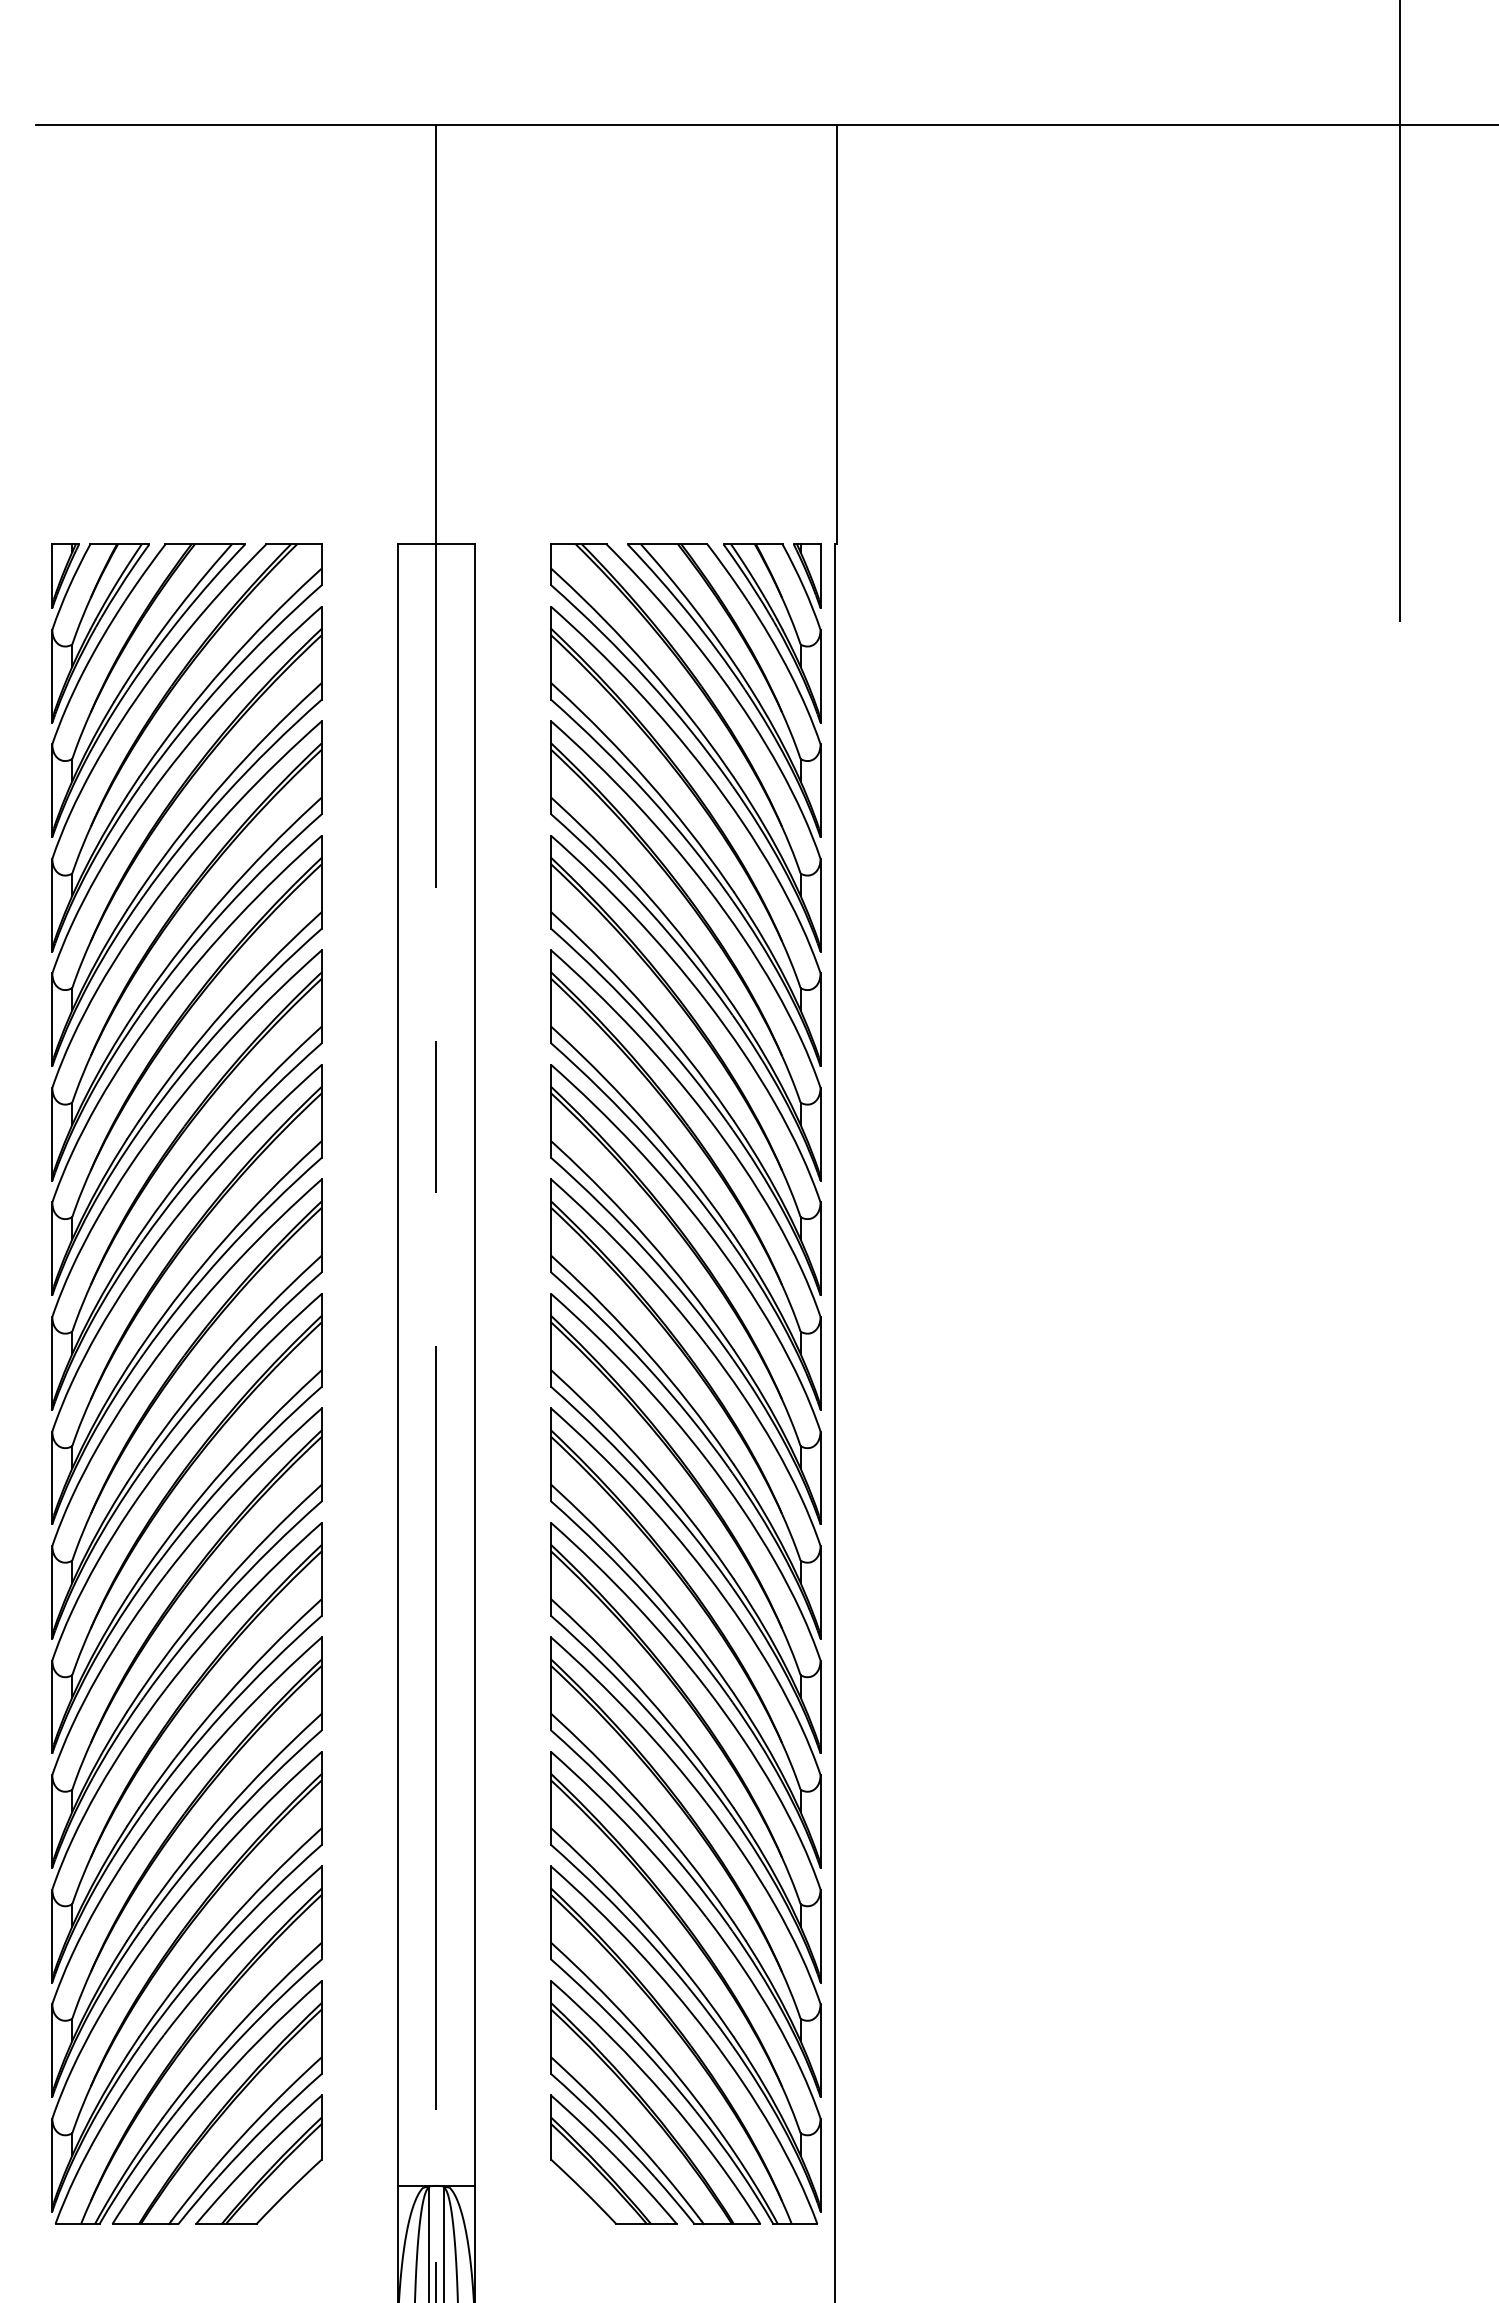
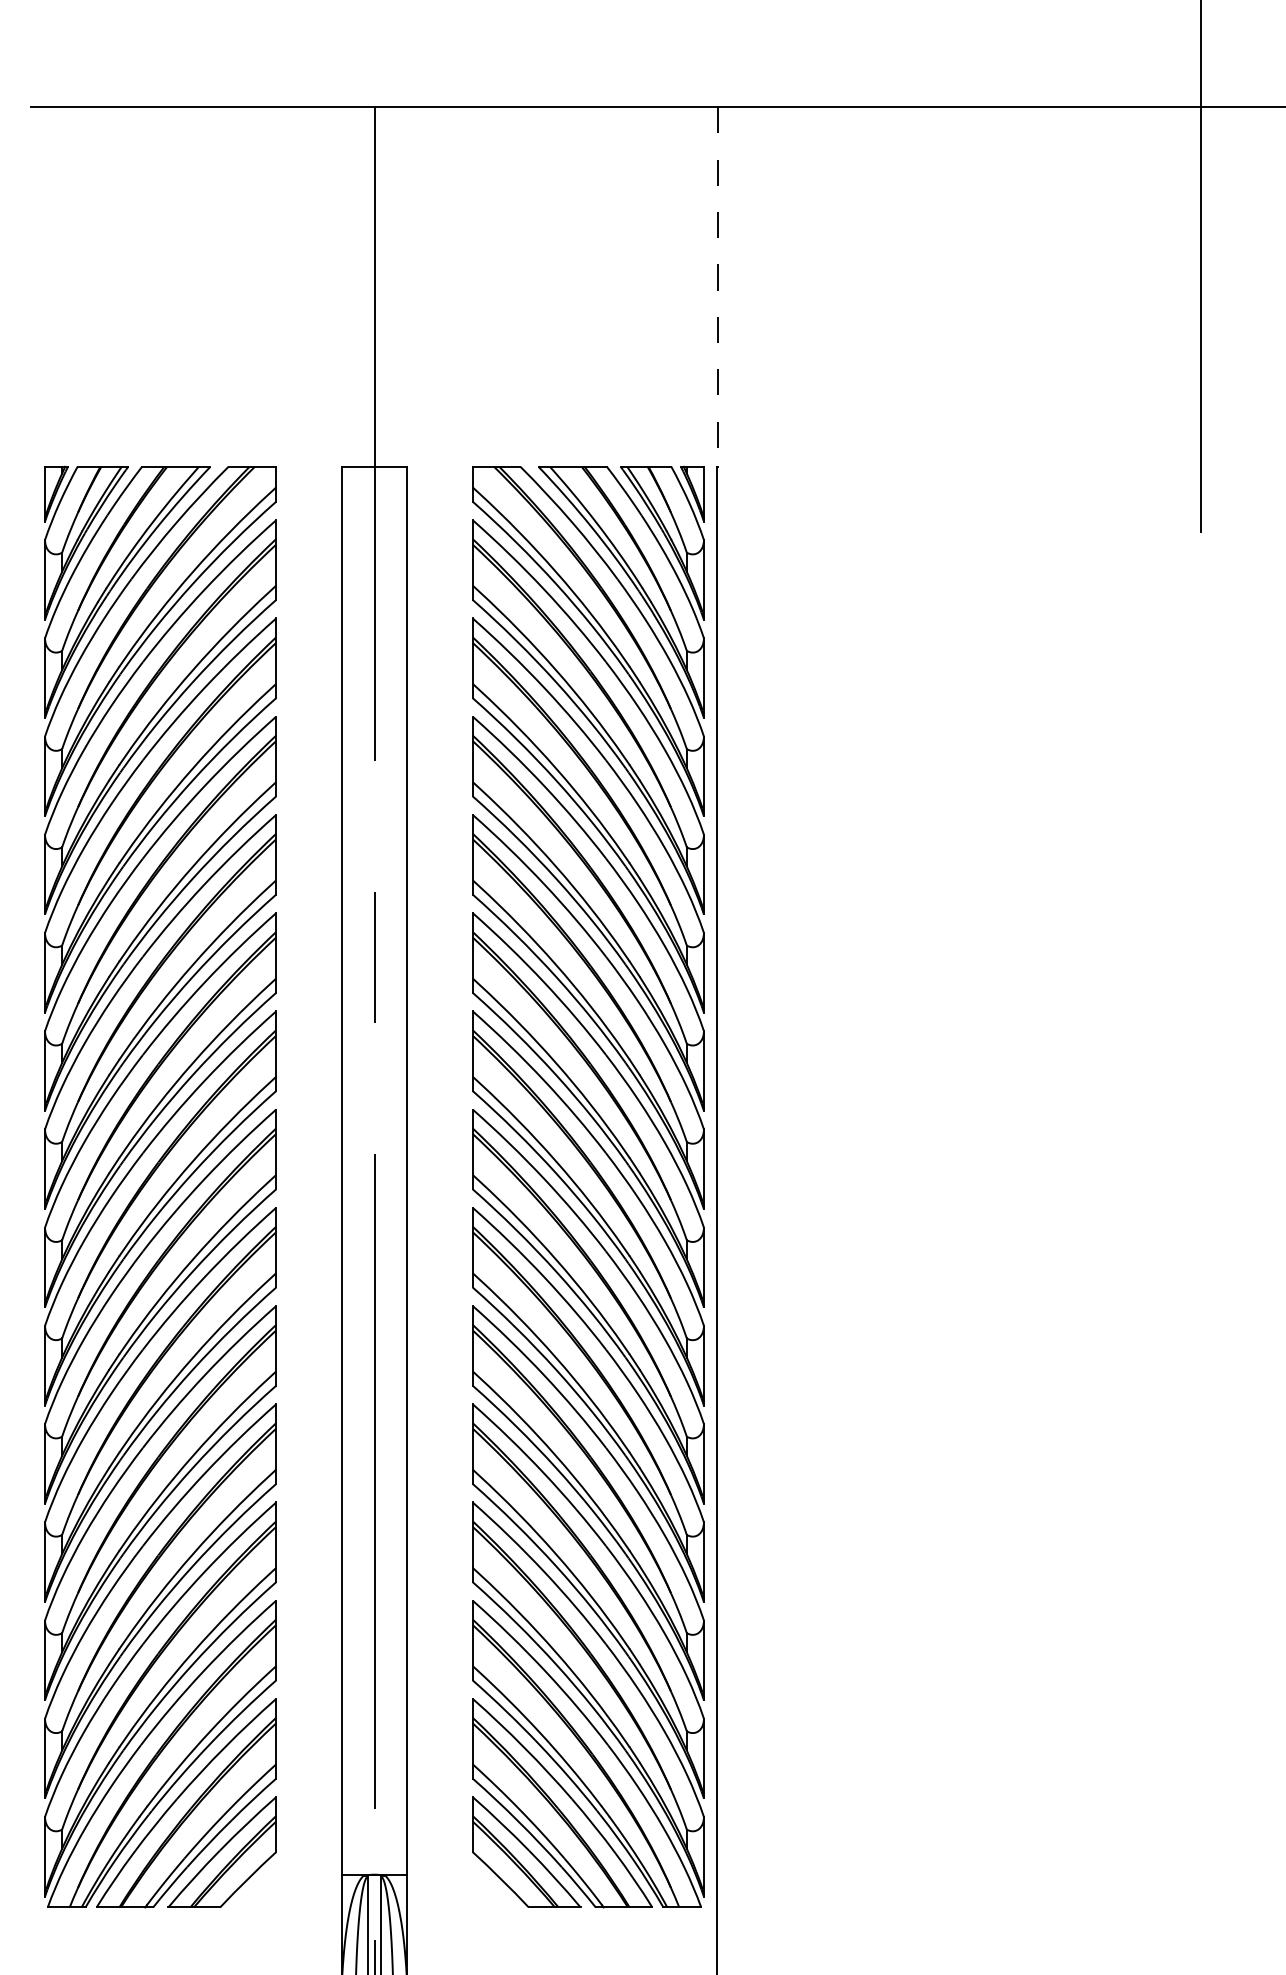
line: (837, 334) -> (718, 286), solid -> dashed

